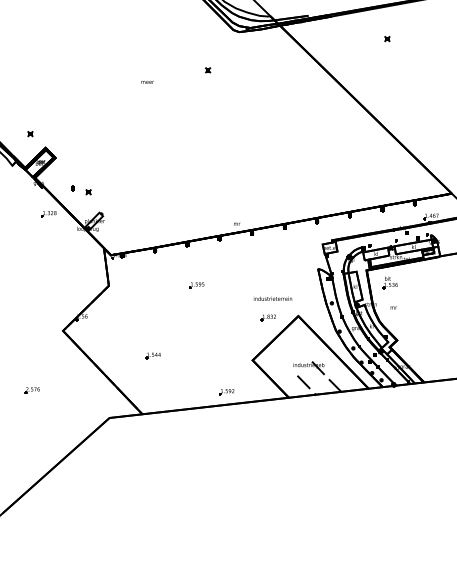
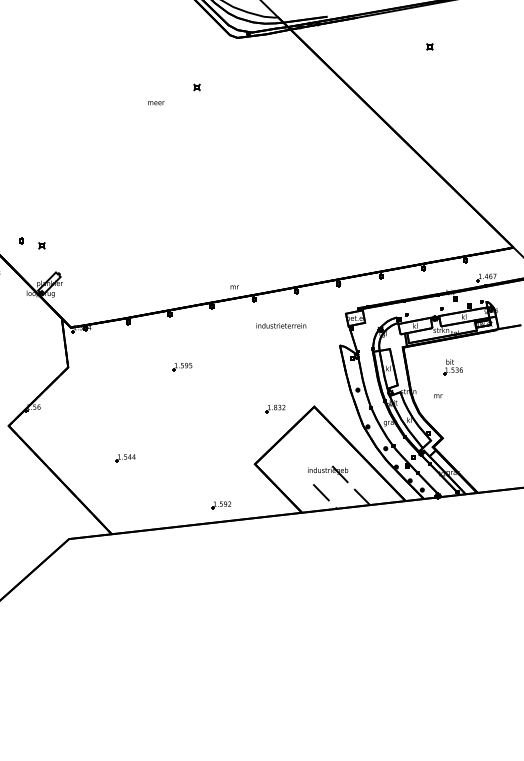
text: (147, 81) -> (156, 102), moved
part: (389, 282) -> (452, 366), moved
text: (272, 298) -> (280, 325), moved

